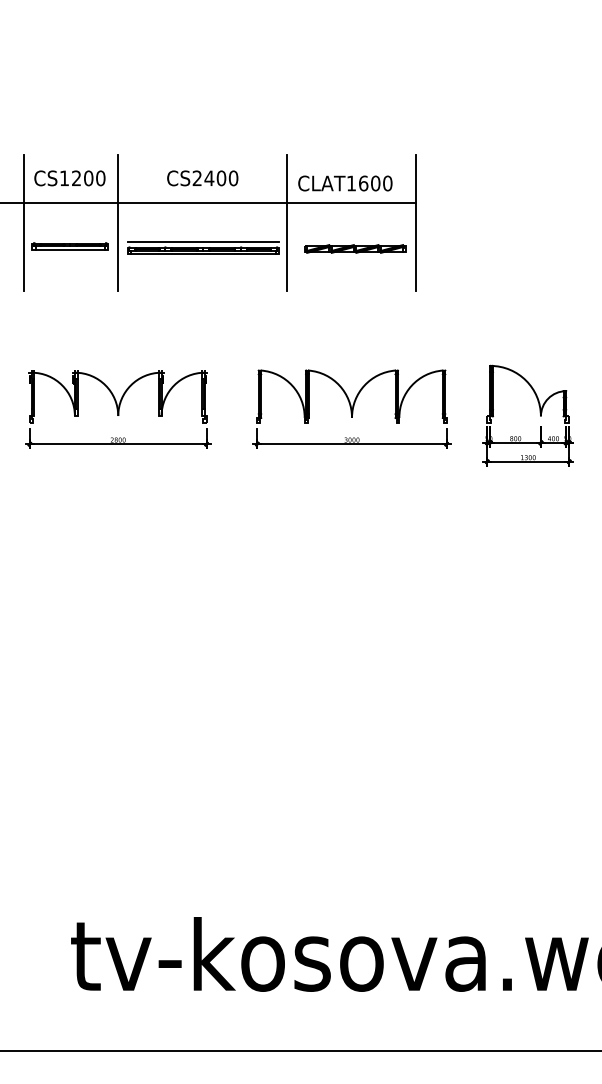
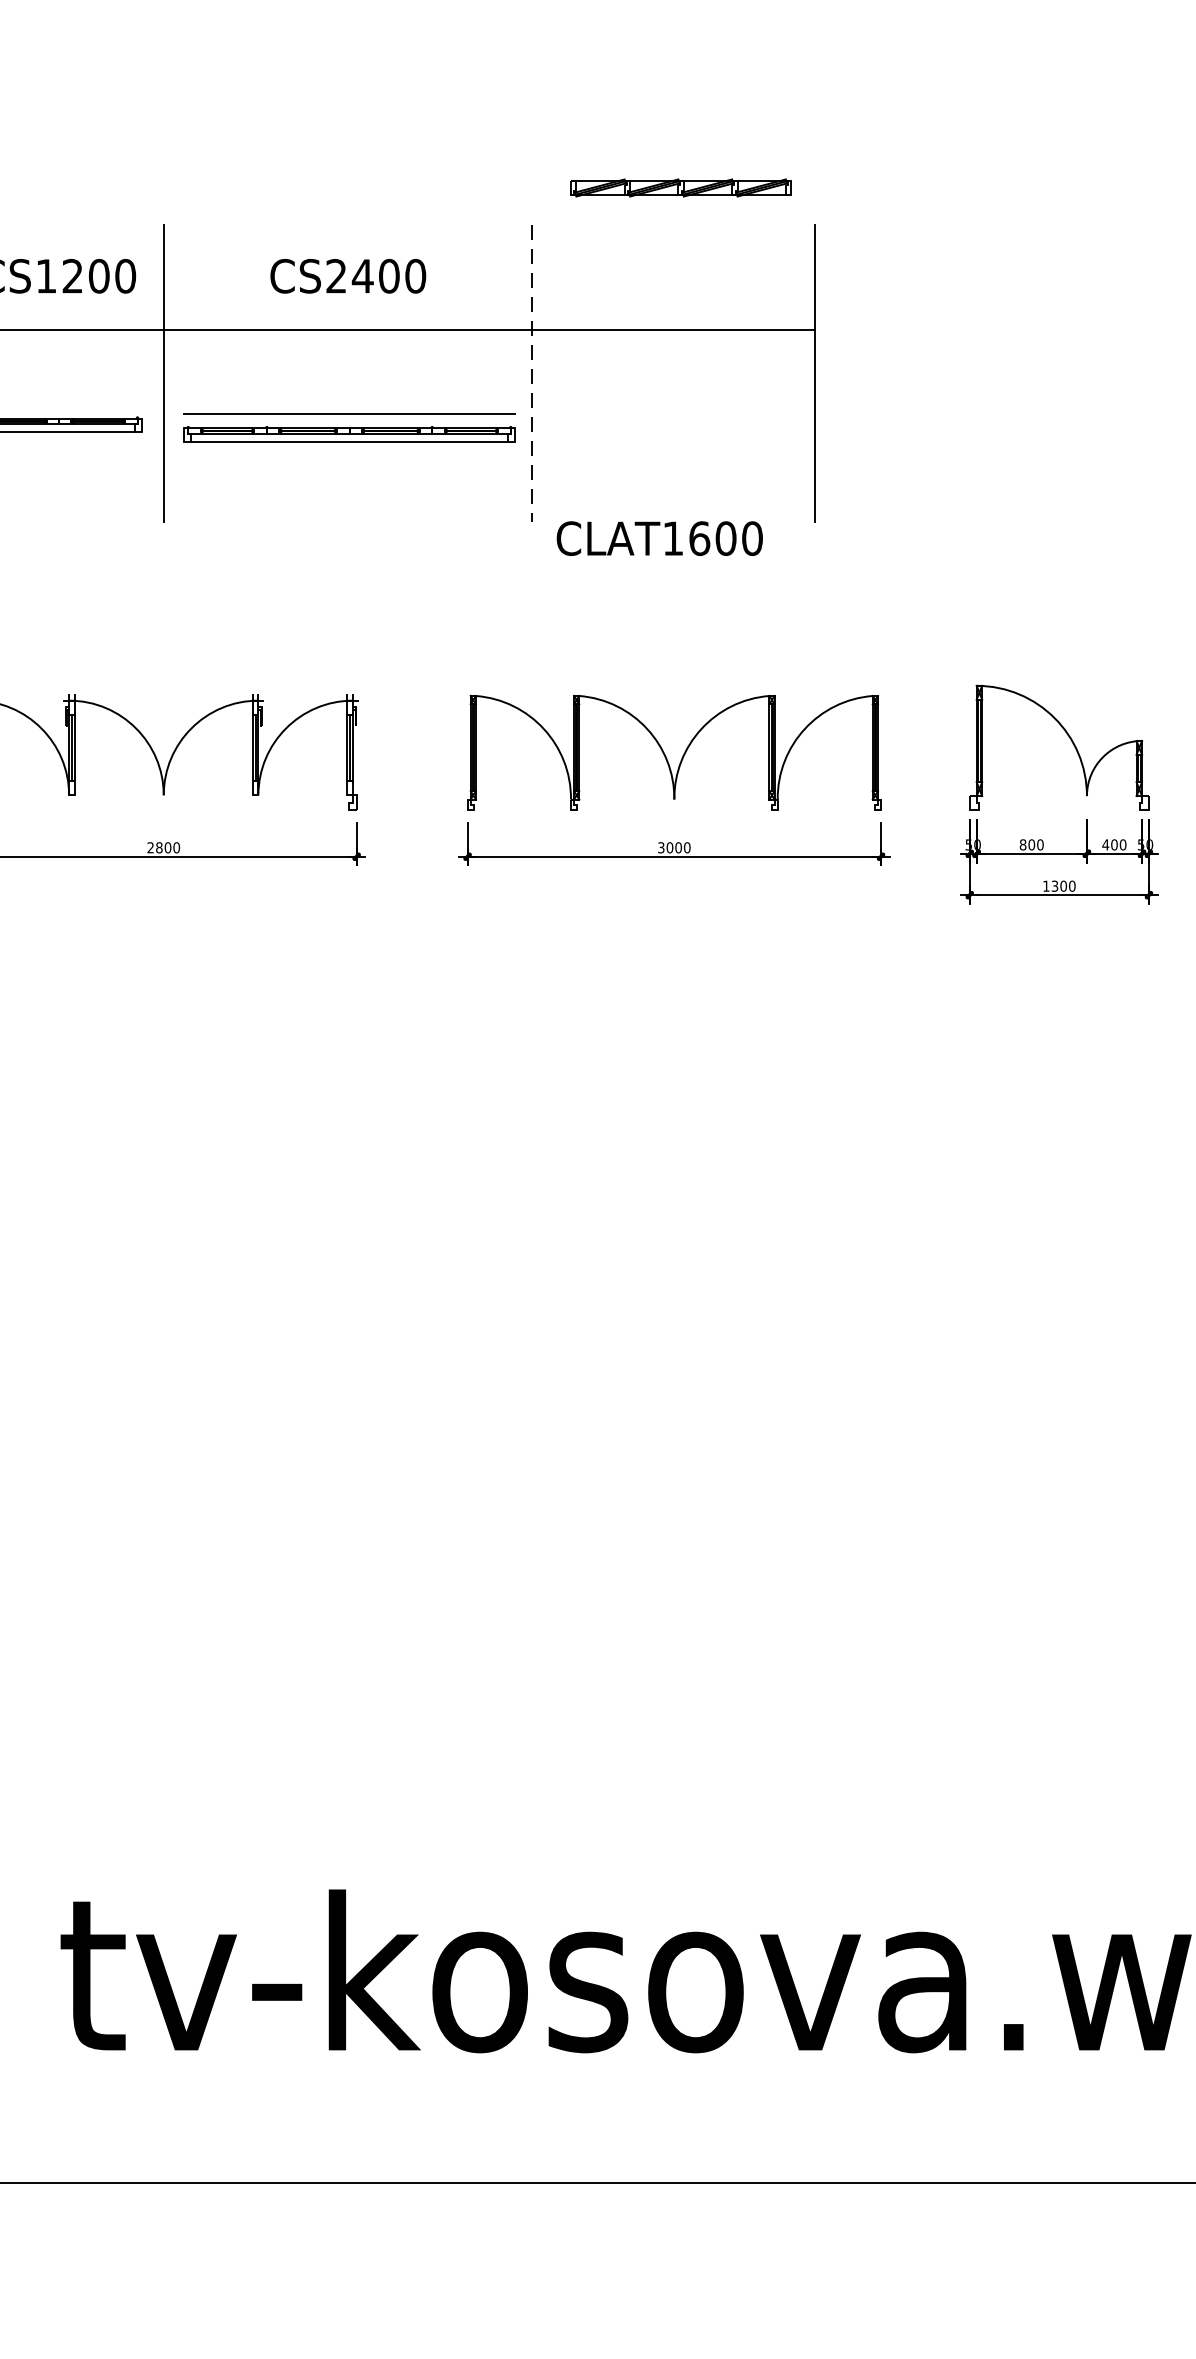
text: (345, 183) -> (660, 538), moved
line: (286, 223) -> (531, 374), solid -> dashed
part: (355, 248) -> (681, 186), moved

